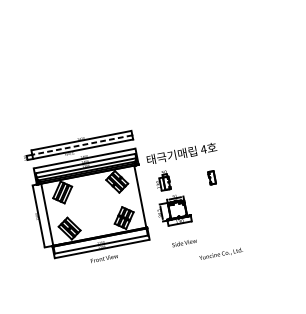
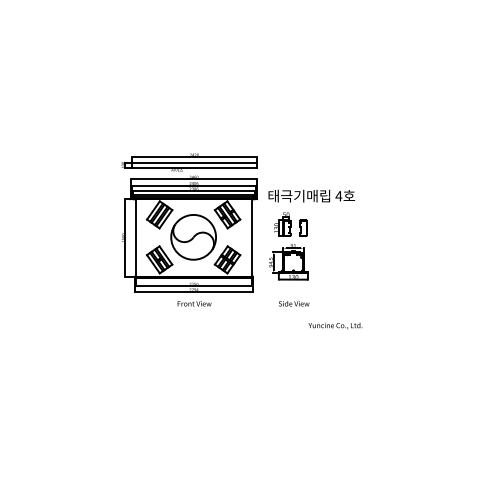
line: (81, 145) -> (193, 162), dashed -> solid
part: (212, 177) -> (303, 227), moved
part: (93, 205) -> (193, 237), added

